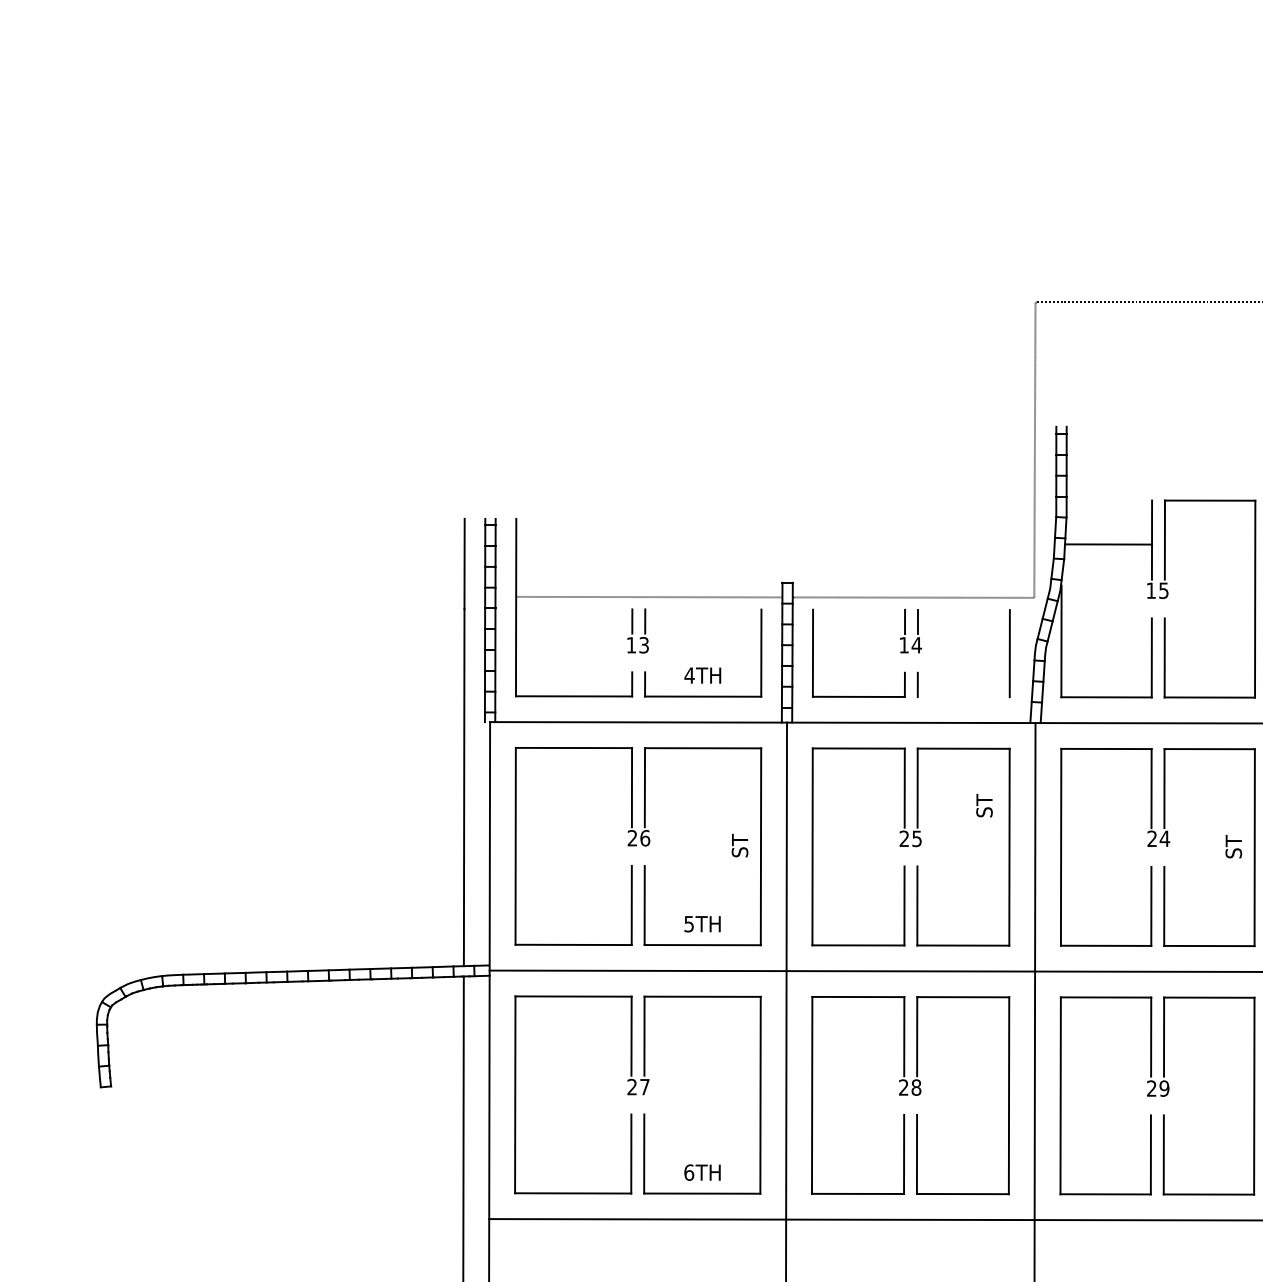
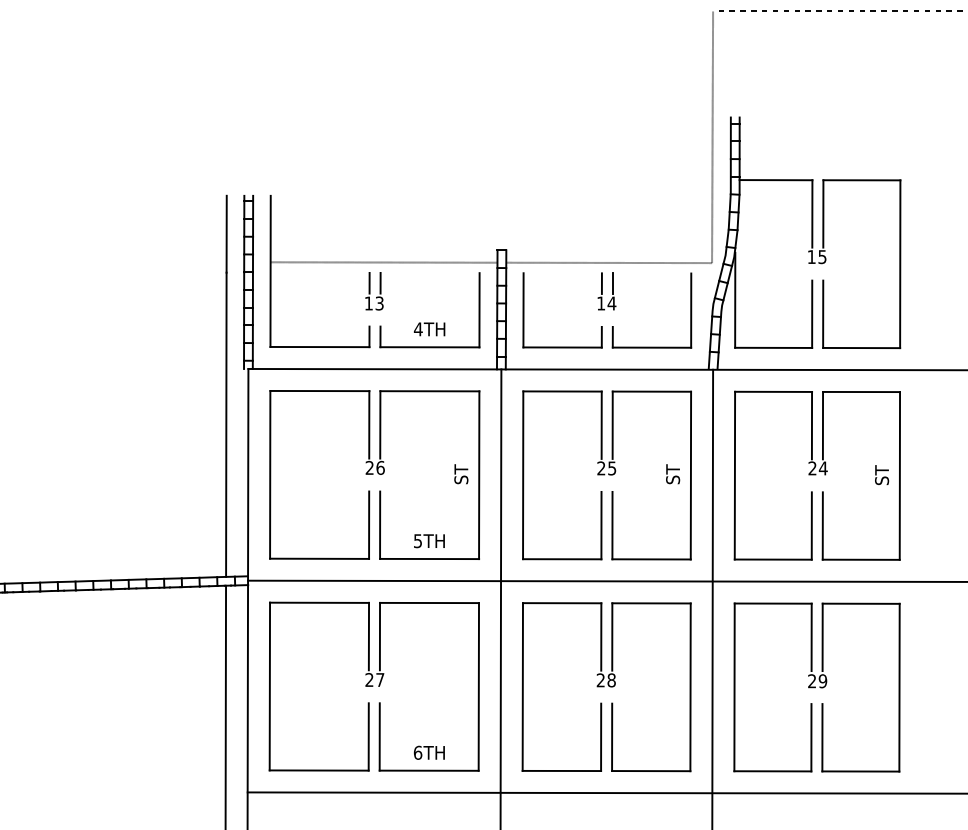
line: (1109, 544) -> (776, 180), moved
line: (963, 696) -> (651, 347), added
text: (984, 805) -> (673, 474), moved

